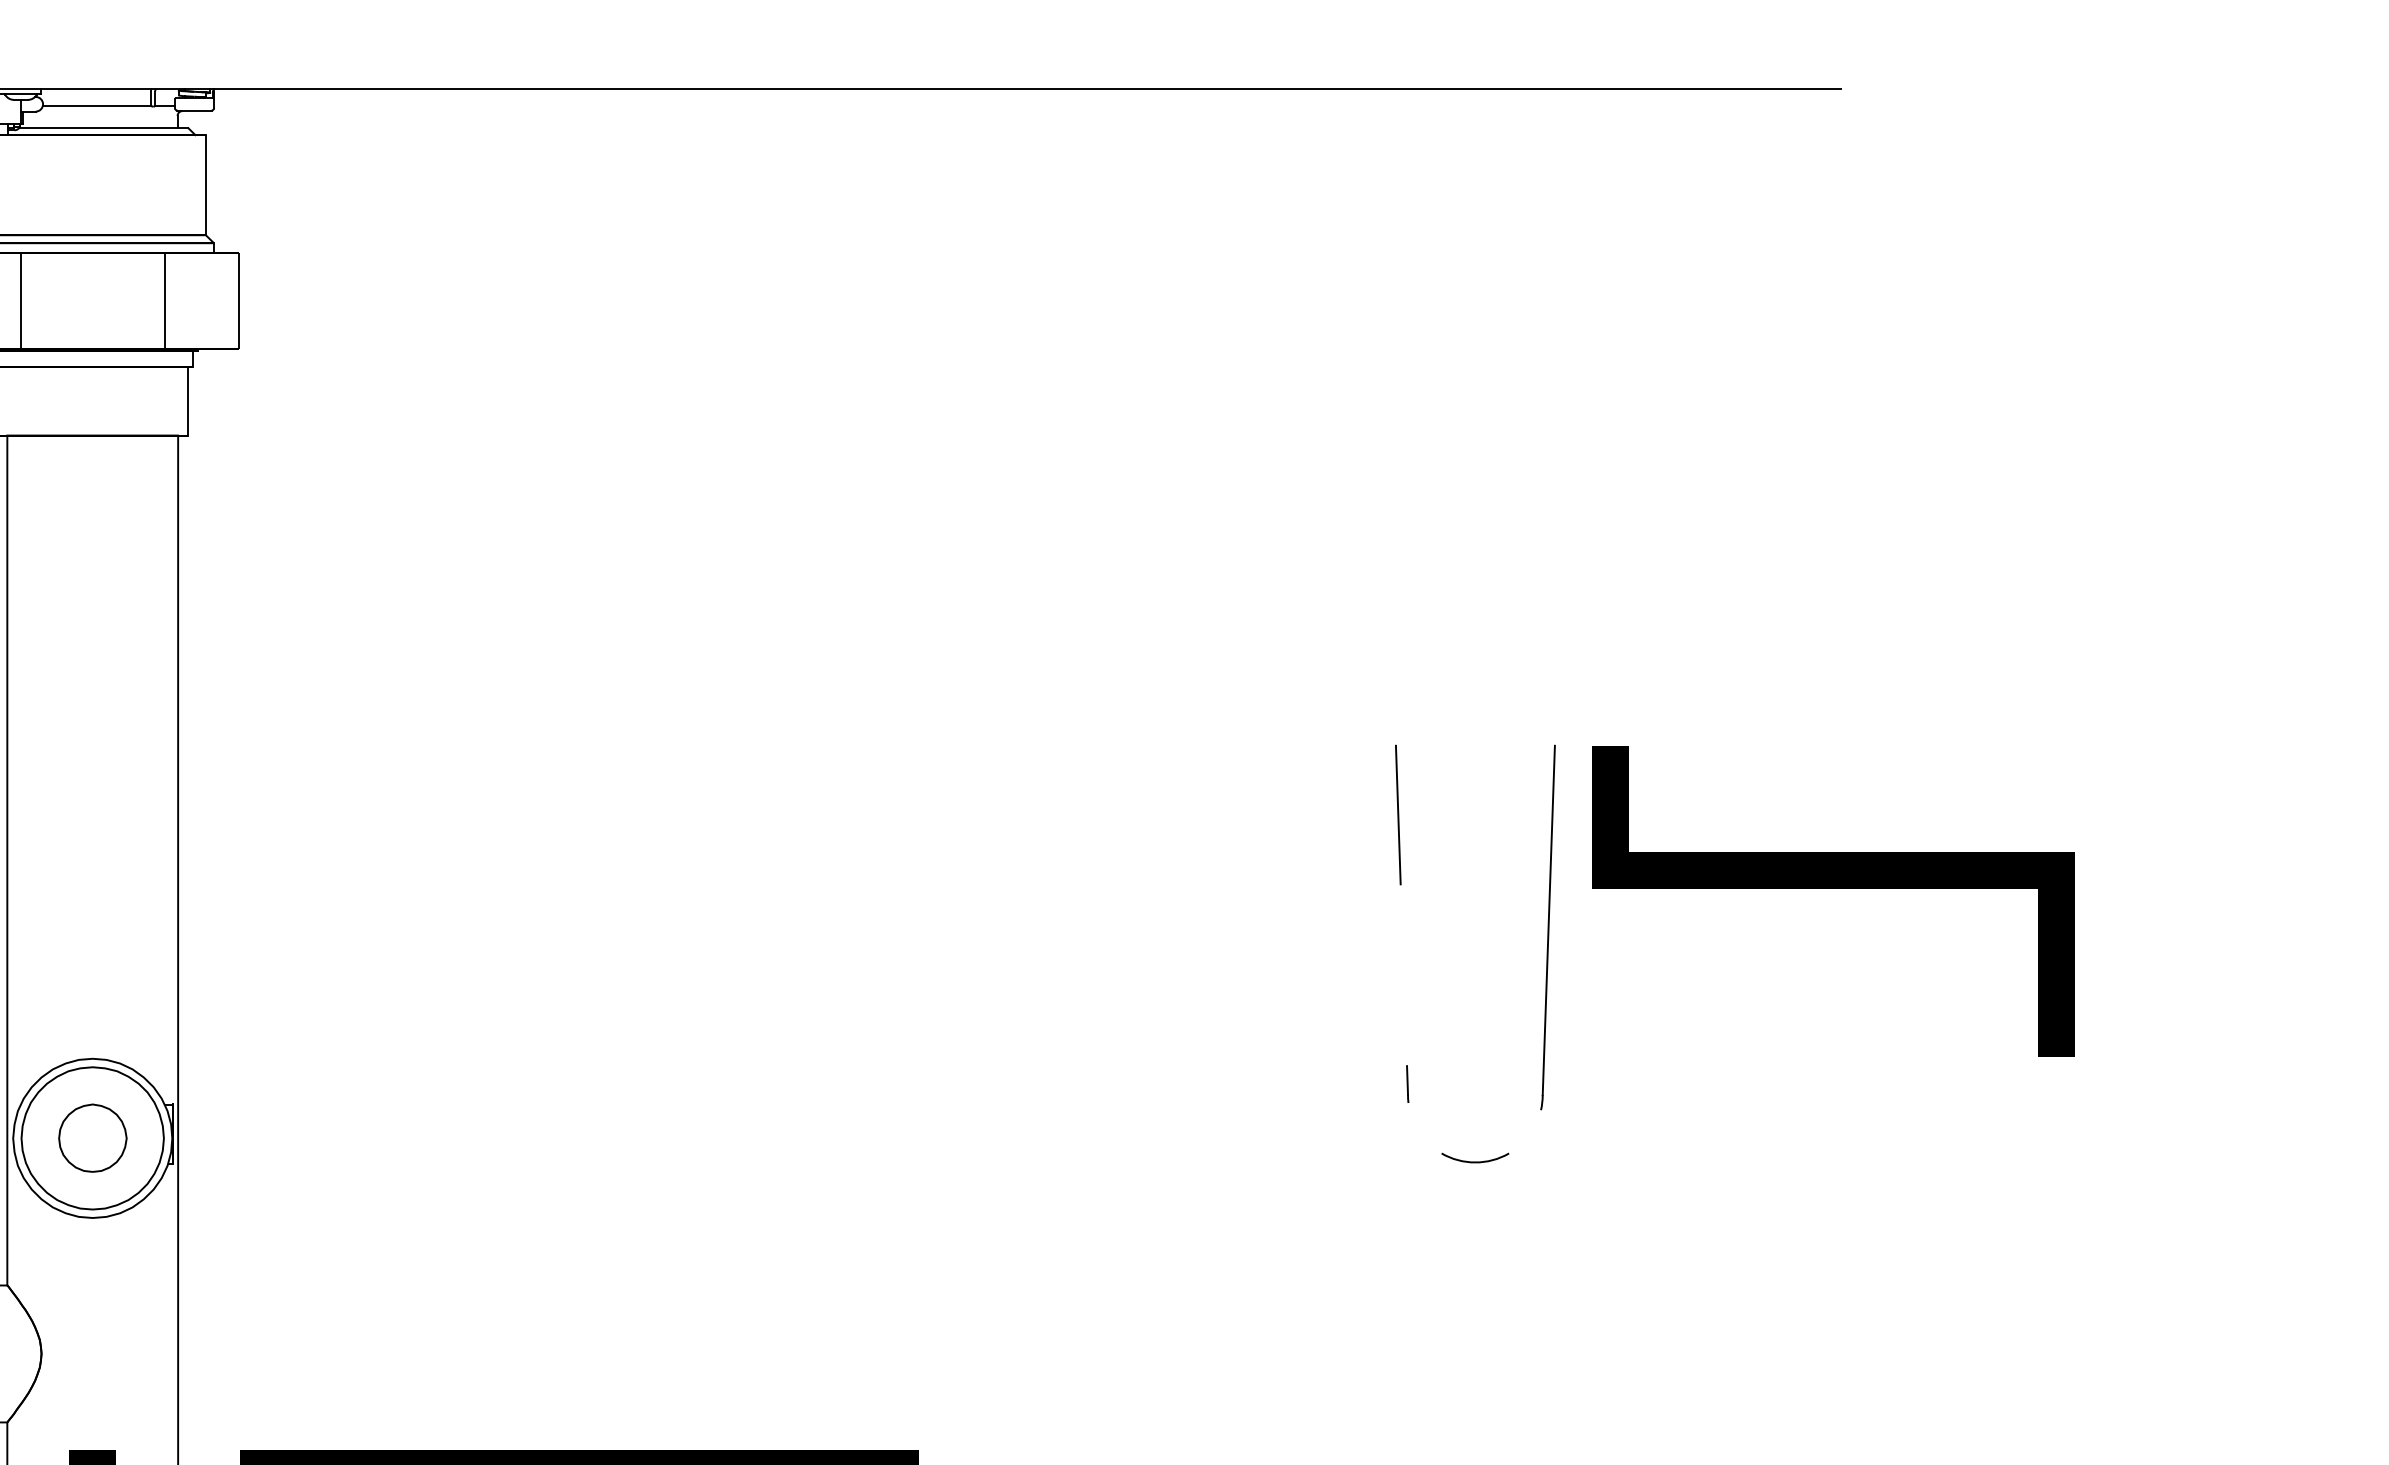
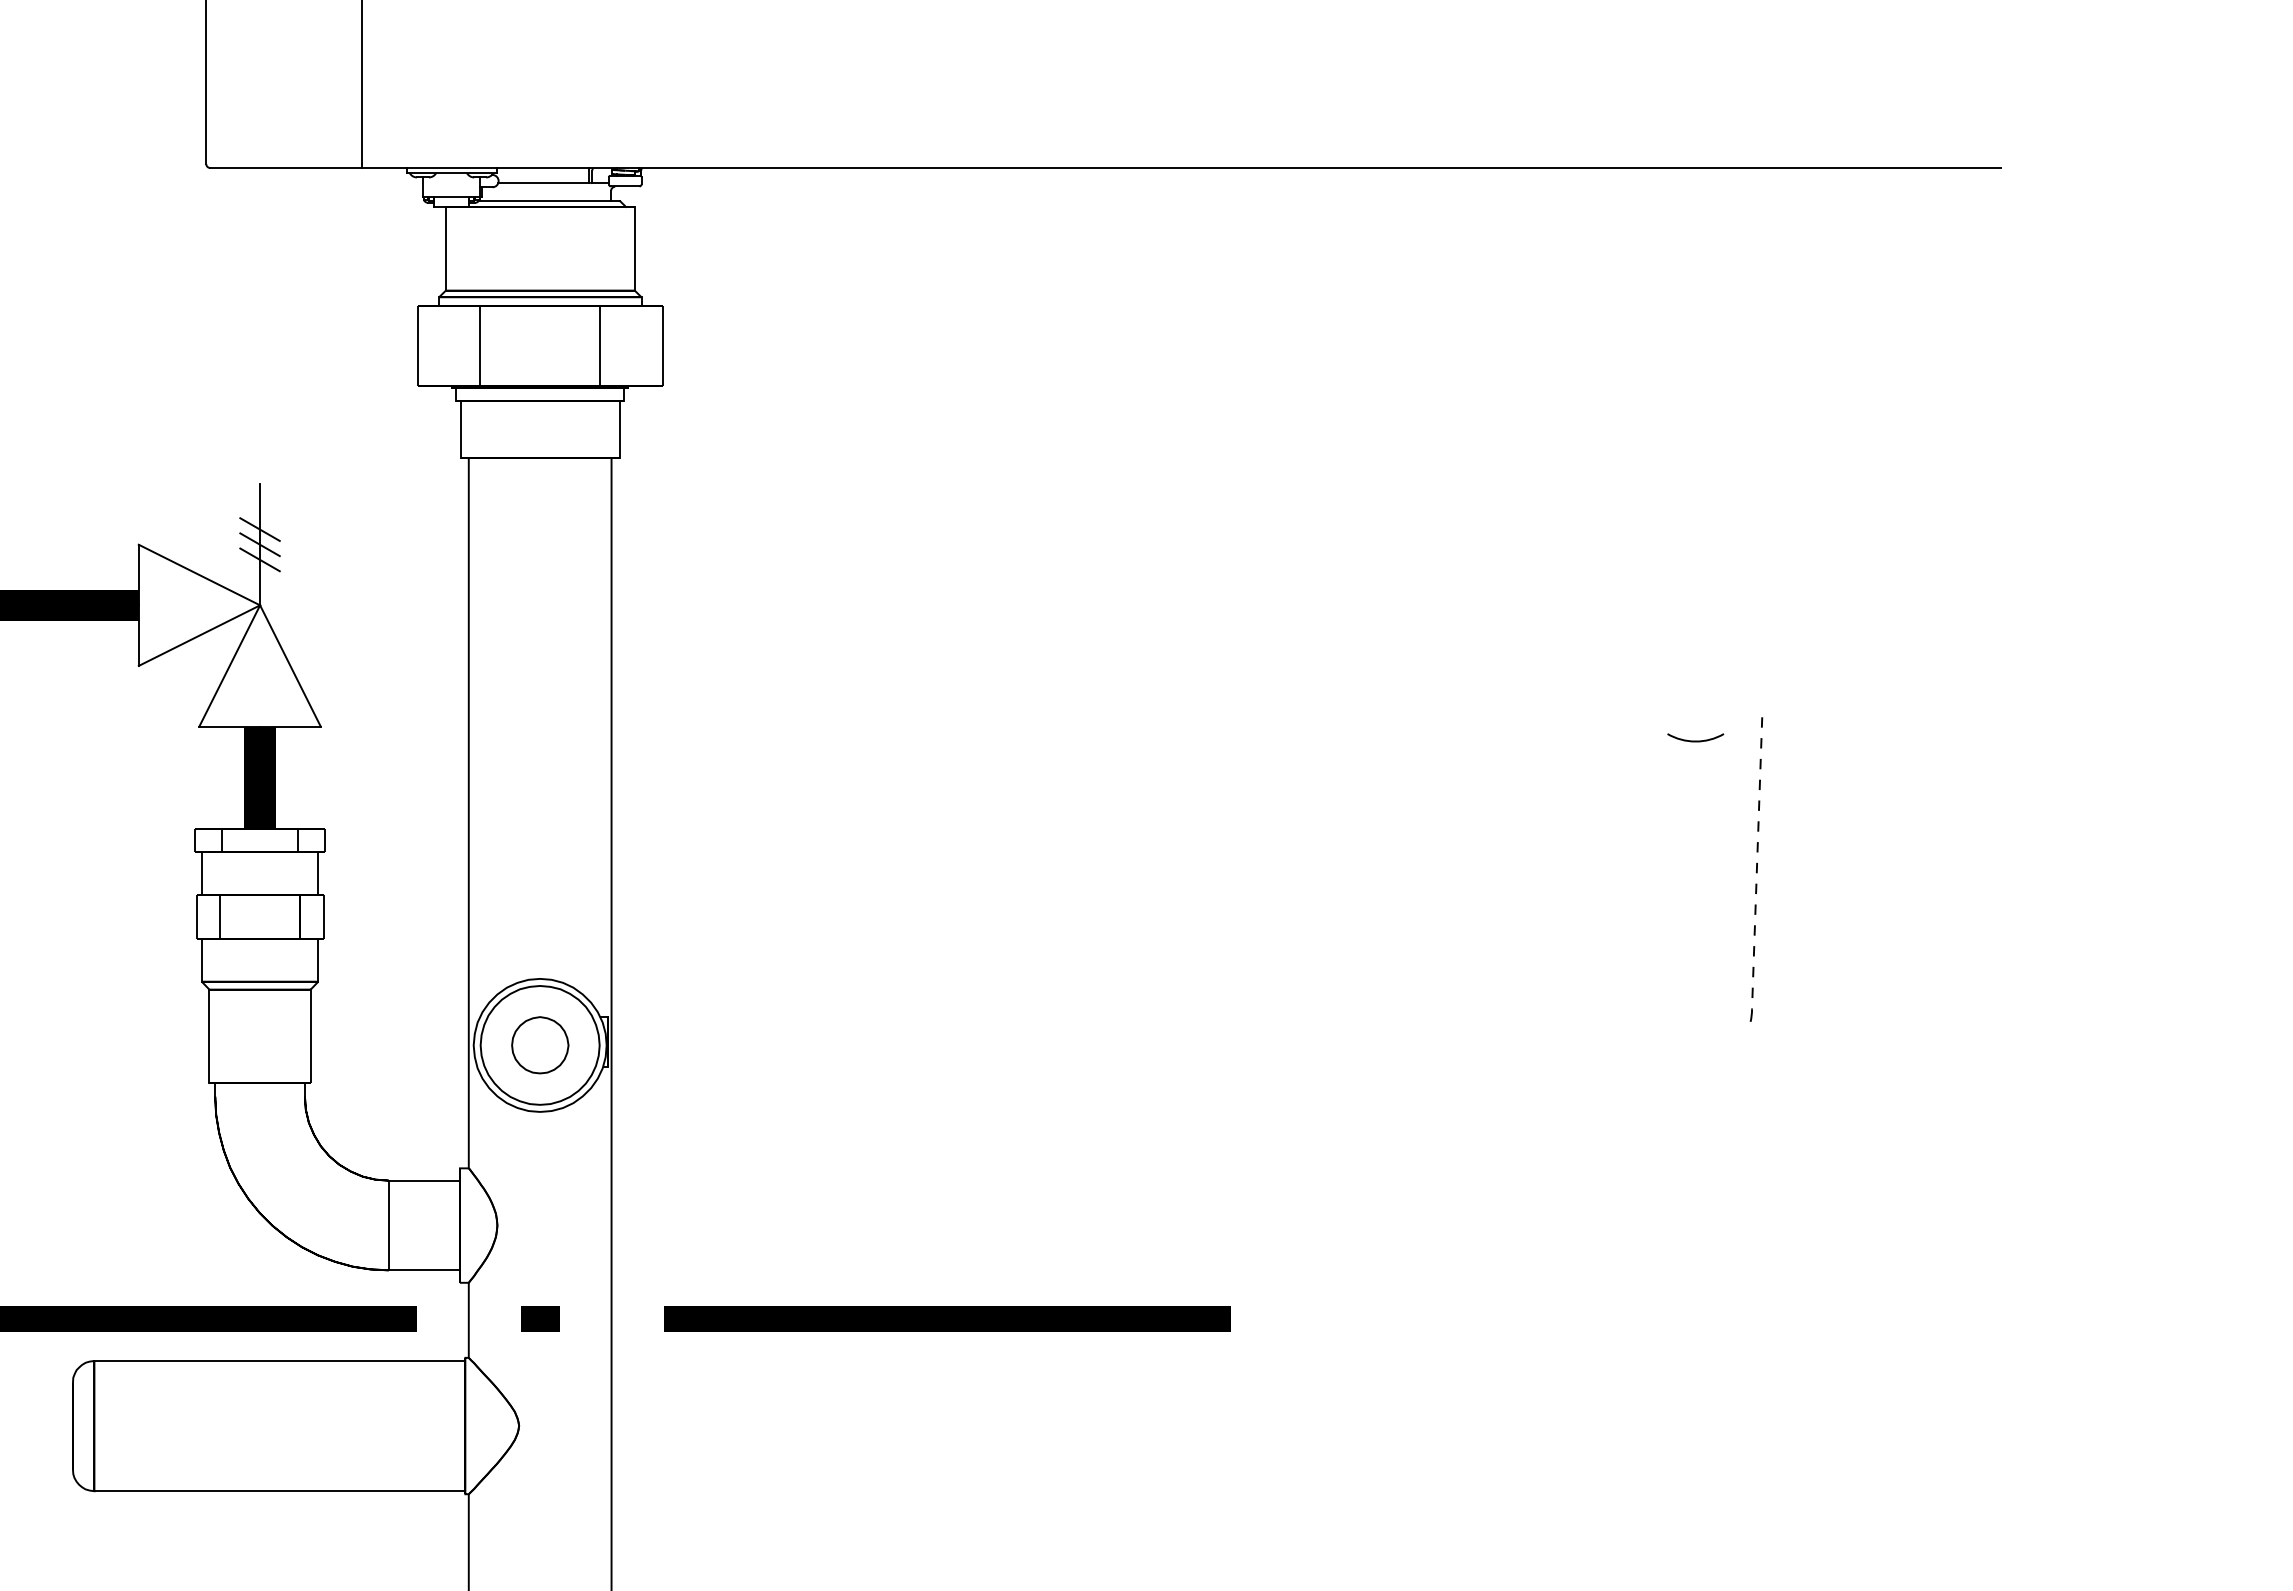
line: (1398, 815) -> (1631, 775), removed
line: (1832, 888) -> (1994, 836), removed
line: (1549, 920) -> (1757, 863), solid -> dashed
line: (1406, 1083) -> (1638, 999), removed
arc: (1475, 1161) -> (1695, 740), moved

